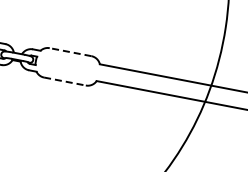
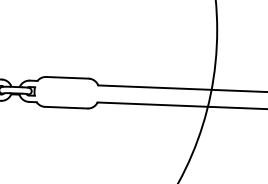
line: (69, 51) -> (66, 77), dashed -> solid
line: (65, 81) -> (66, 107), dashed -> solid

